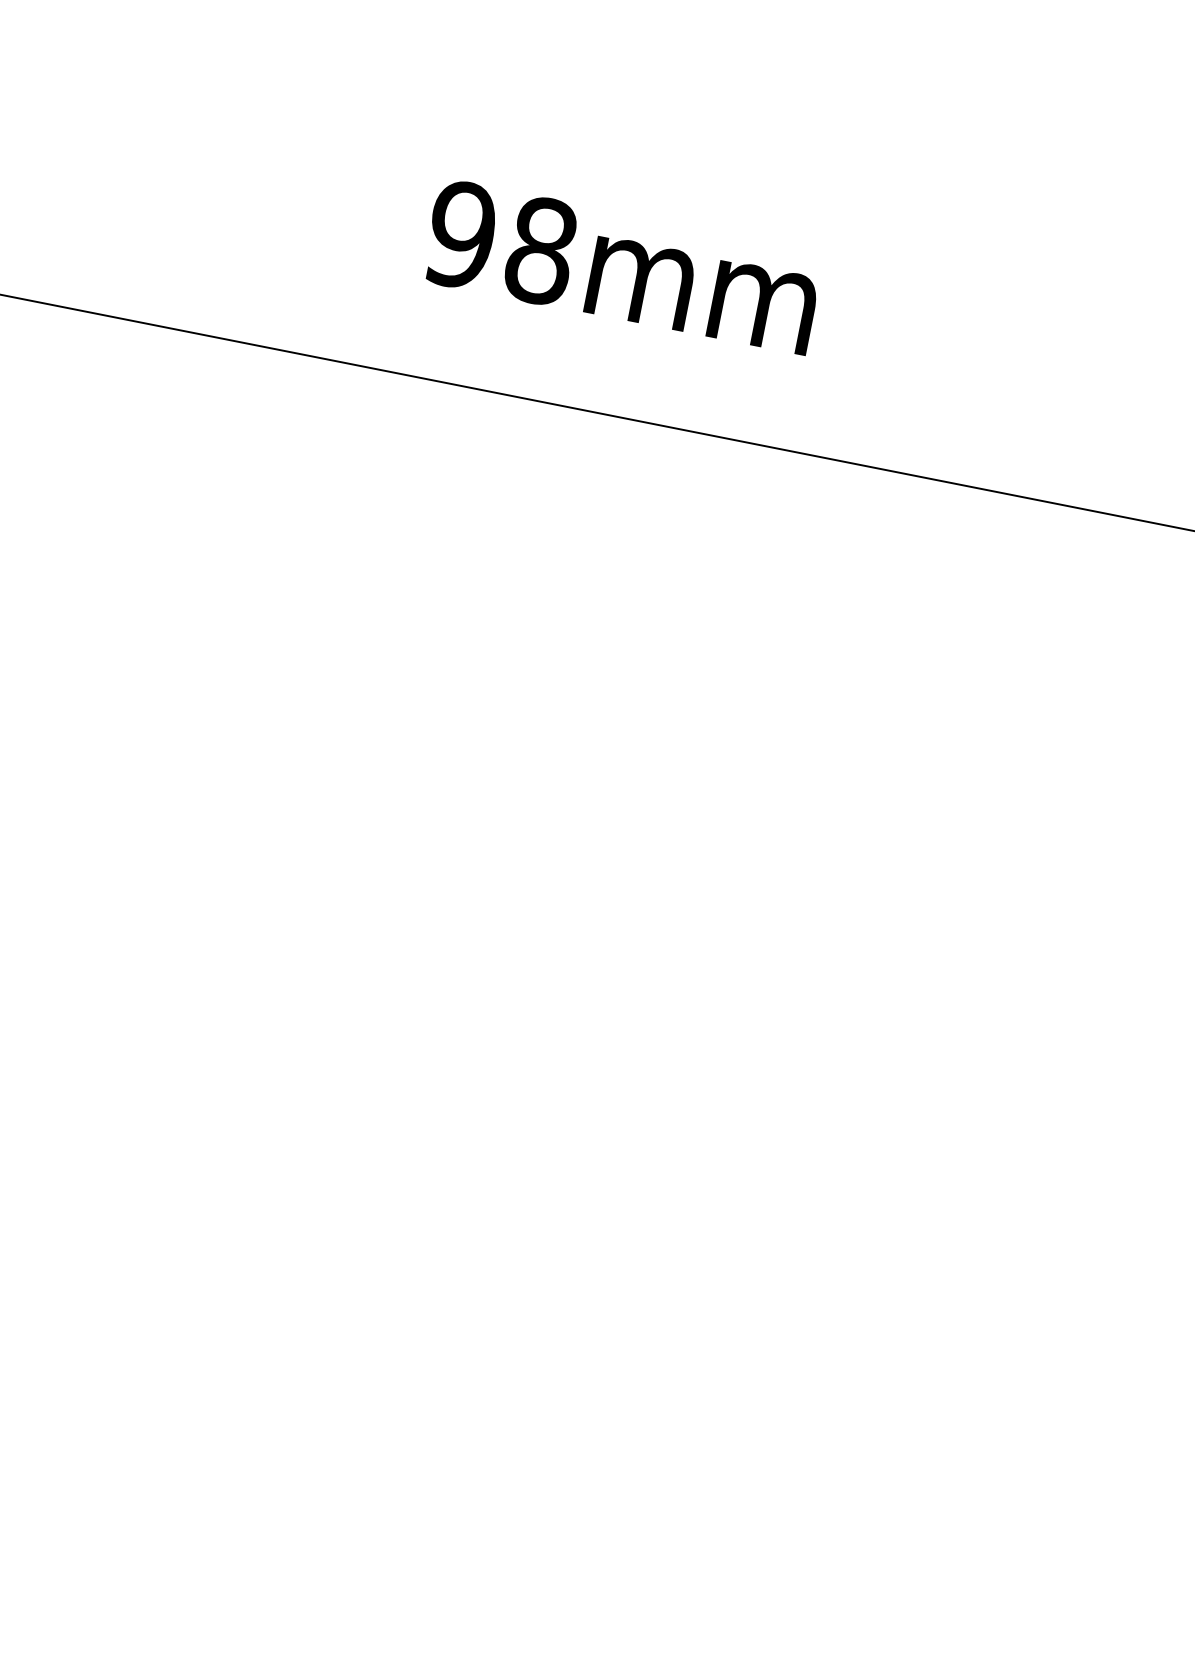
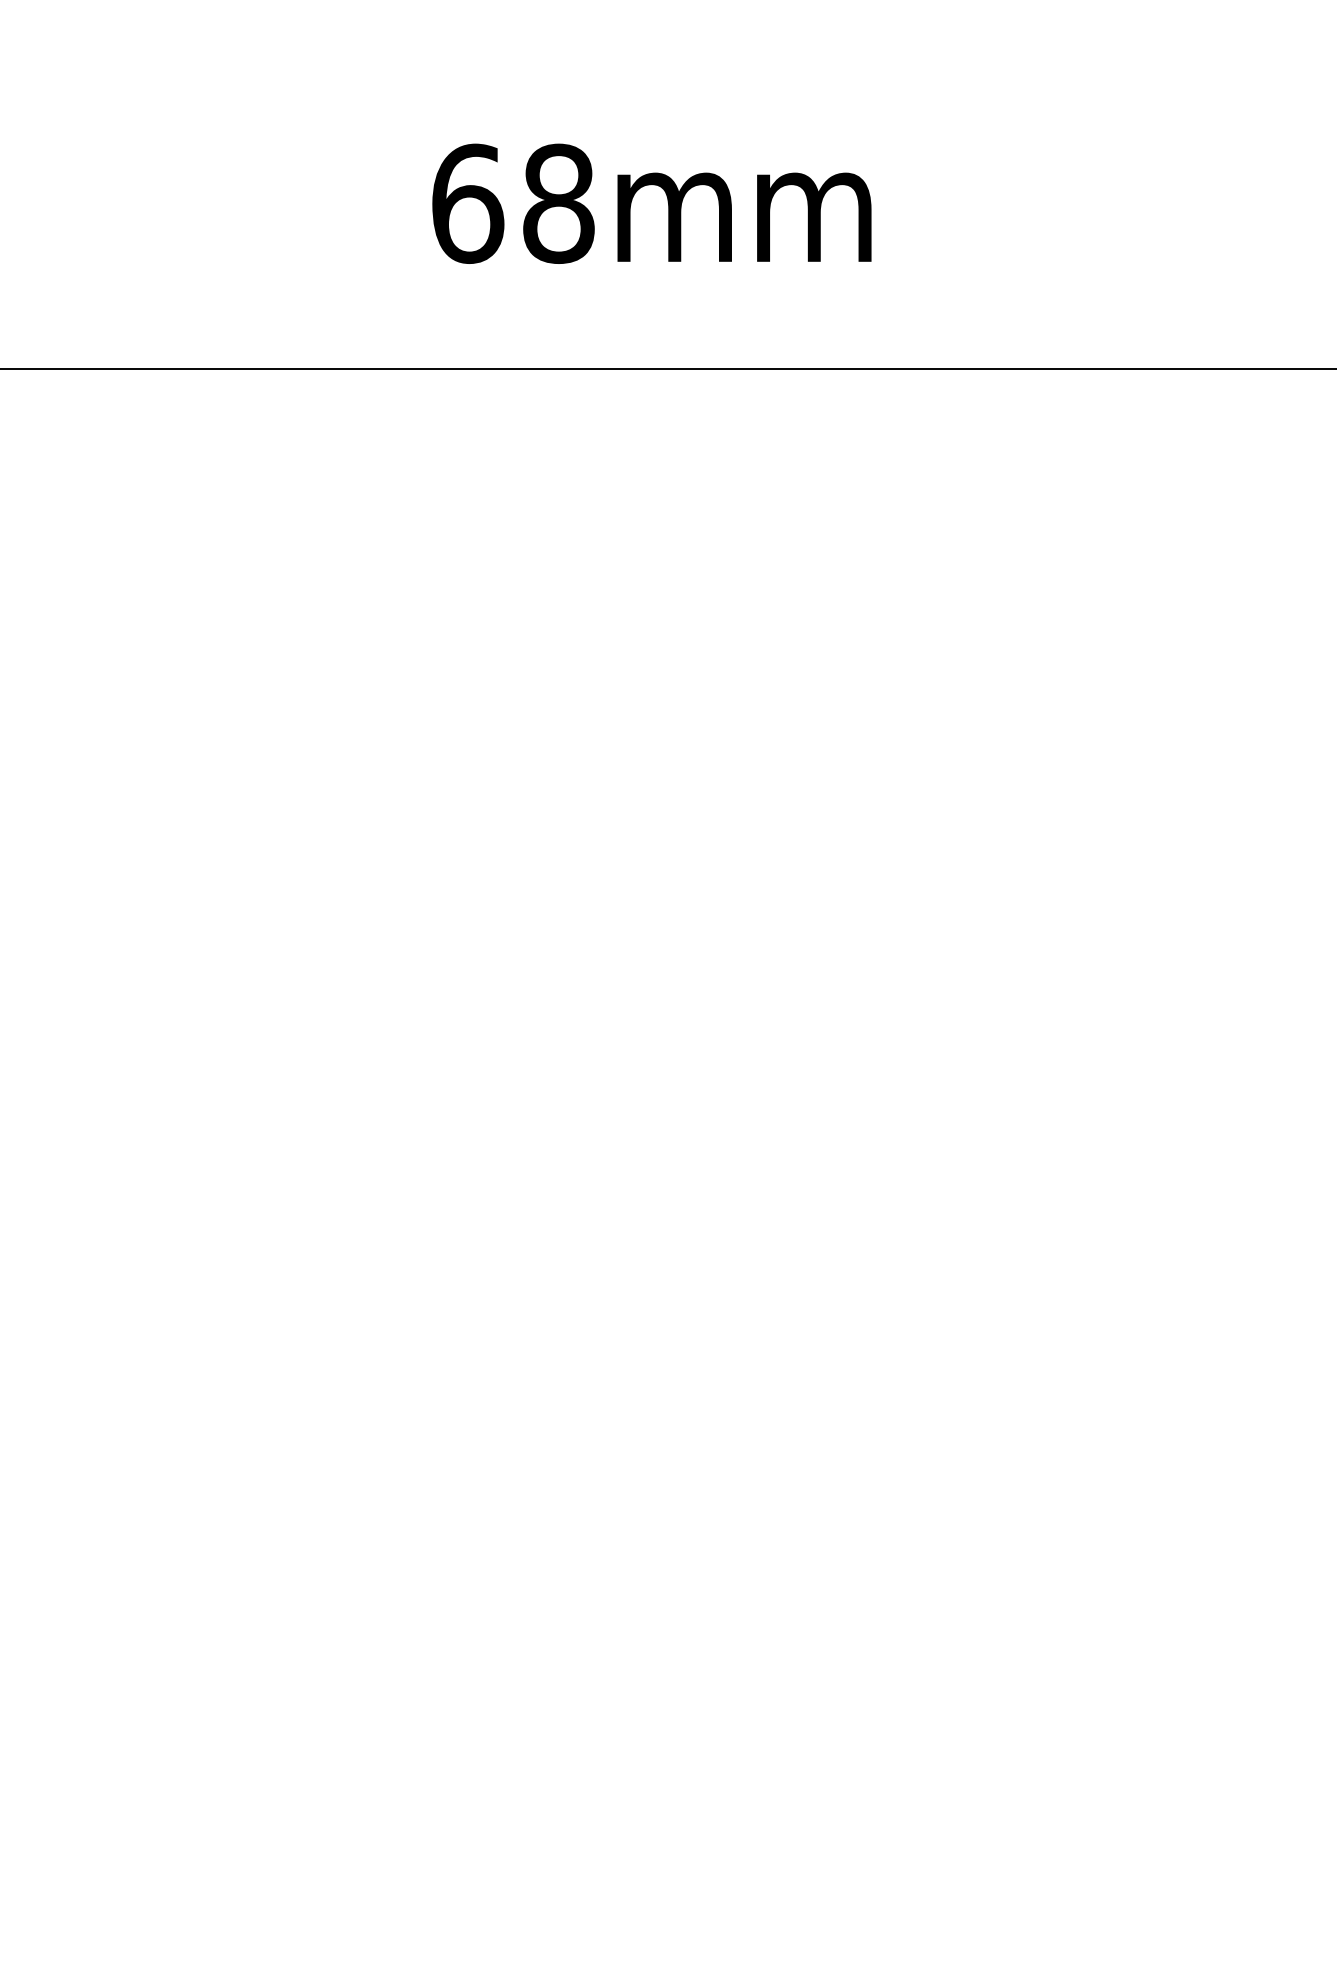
text: (461, 234) -> (467, 203), 98mm -> 68mm

